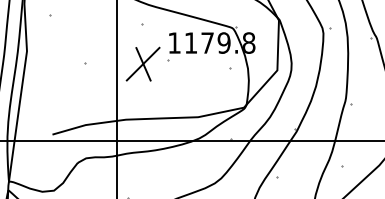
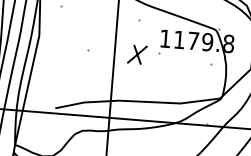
part: (143, 64) -> (137, 54), size x0.62

